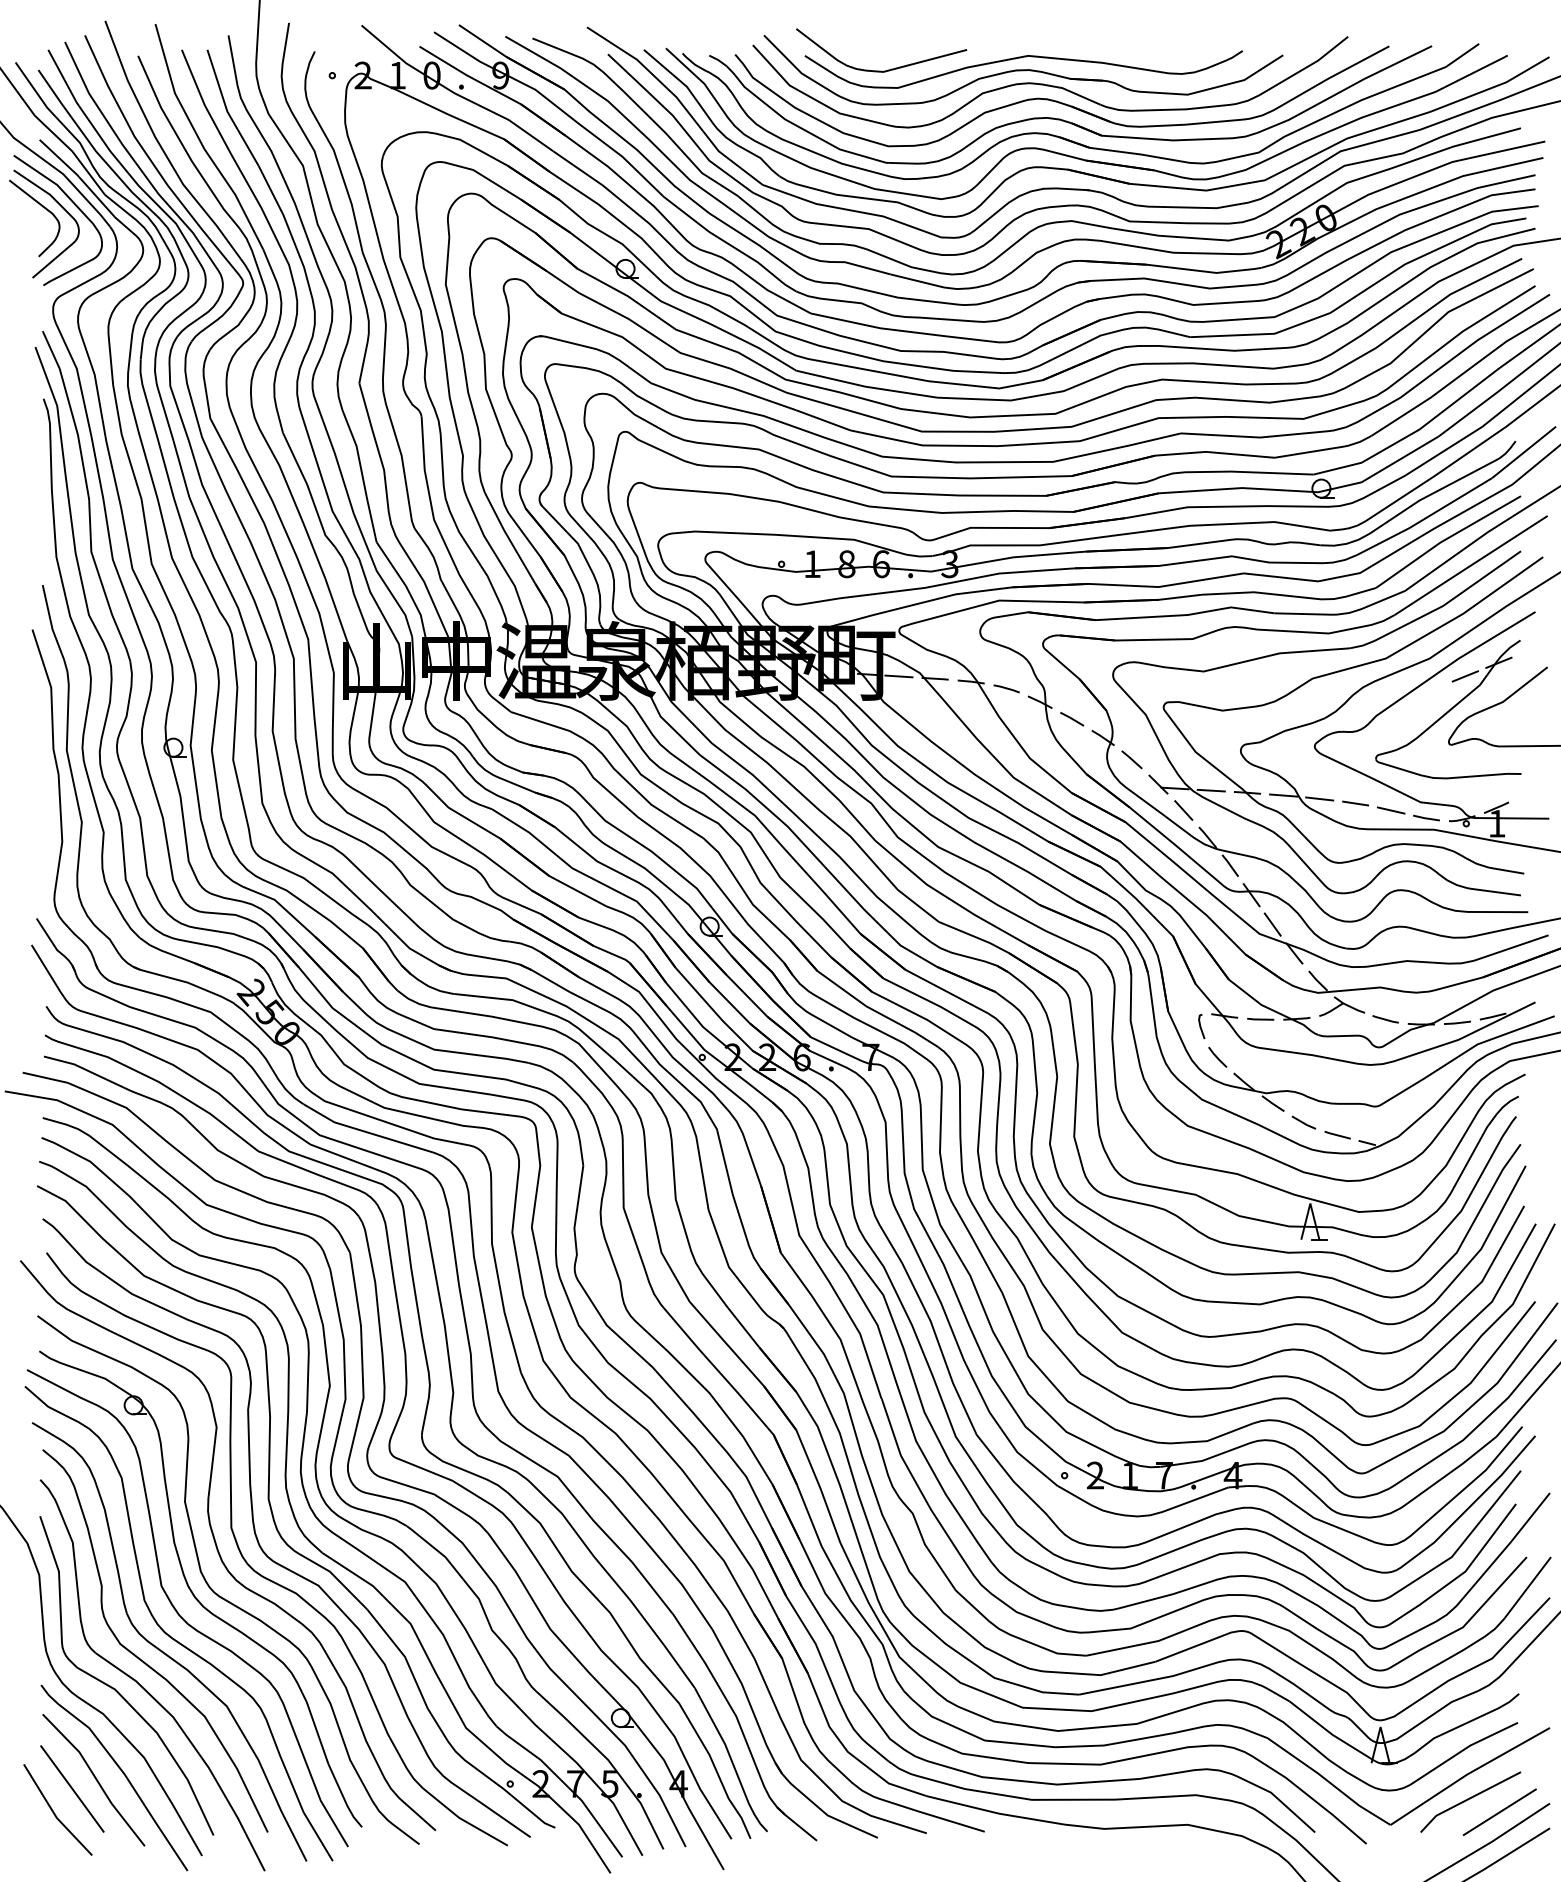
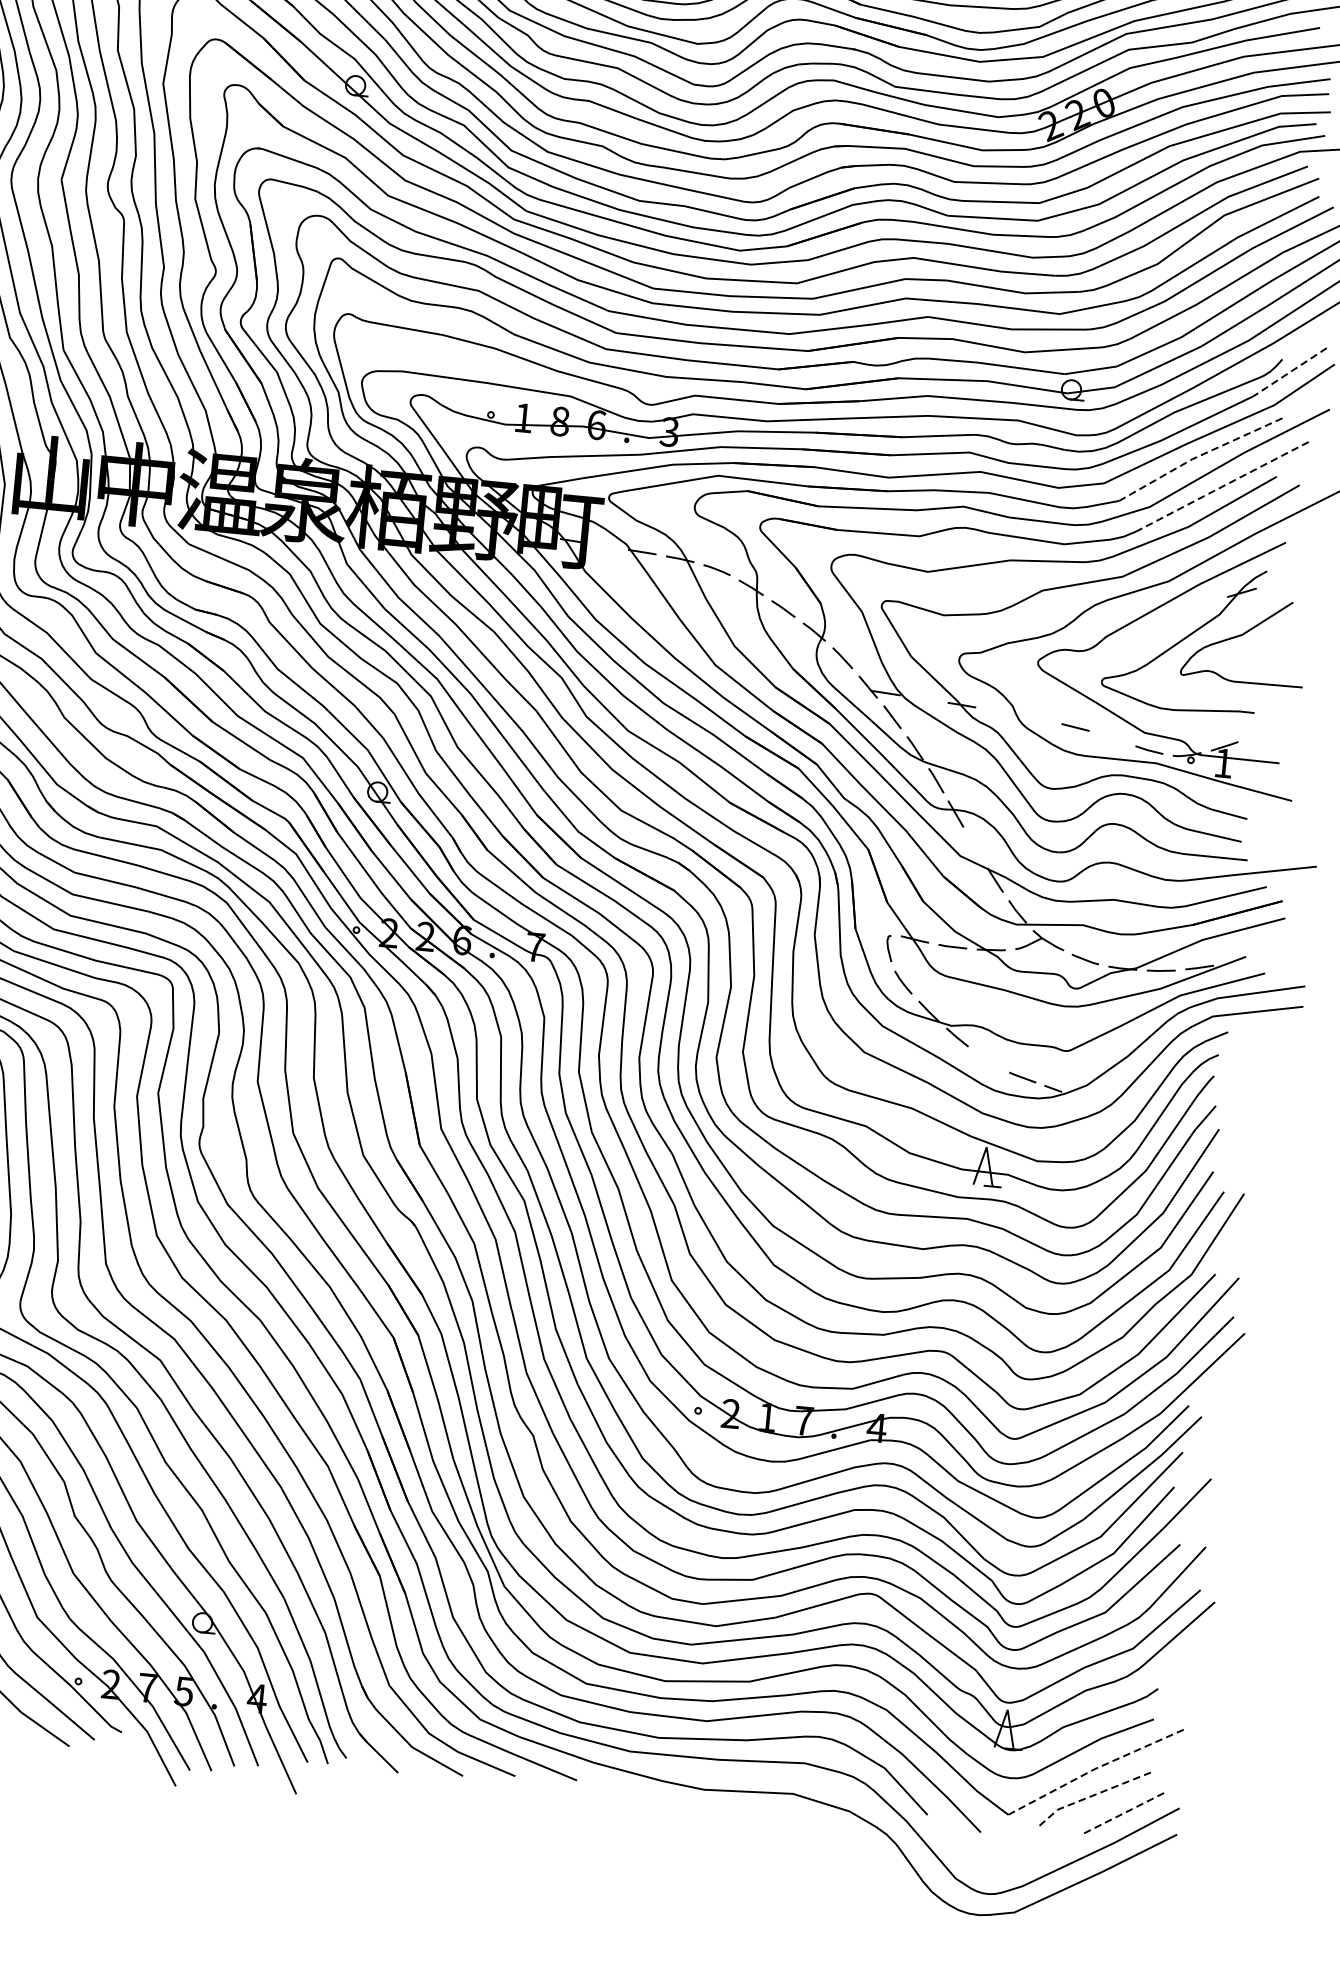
line: (1523, 452) -> (1289, 372), solid -> dashed
line: (1446, 539) -> (1198, 456), solid -> dashed
line: (1470, 565) -> (1221, 486), solid -> dashed
line: (898, 676) -> (603, 546), removed
line: (1464, 676) -> (1204, 603), removed
line: (1210, 790) -> (922, 698), removed
line: (1283, 795) -> (999, 711), removed
line: (1319, 798) -> (1037, 718), removed
line: (1390, 810) -> (1111, 738), removed
line: (1272, 924) -> (975, 847), removed
line: (1303, 1122) -> (987, 1060), removed
line: (1468, 1774) -> (1096, 1769), solid -> dashed
line: (1468, 1799) -> (1093, 1795), solid -> dashed
line: (1499, 1812) -> (1125, 1812), solid -> dashed

